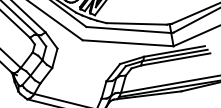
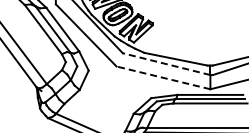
line: (128, 30) -> (166, 64), solid -> dashed
line: (128, 42) -> (163, 77), solid -> dashed

